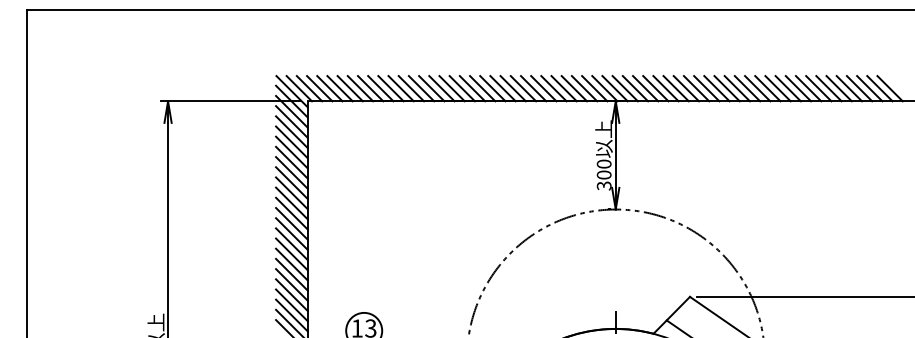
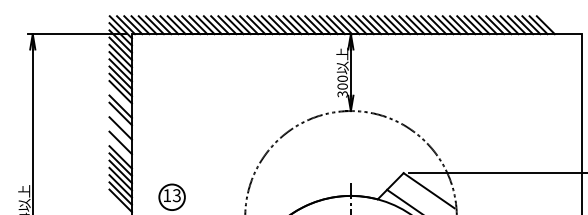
line: (291, 193) -> (120, 99), removed
line: (291, 223) -> (120, 121), removed
line: (291, 243) -> (120, 135), removed
line: (291, 264) -> (120, 150), removed

